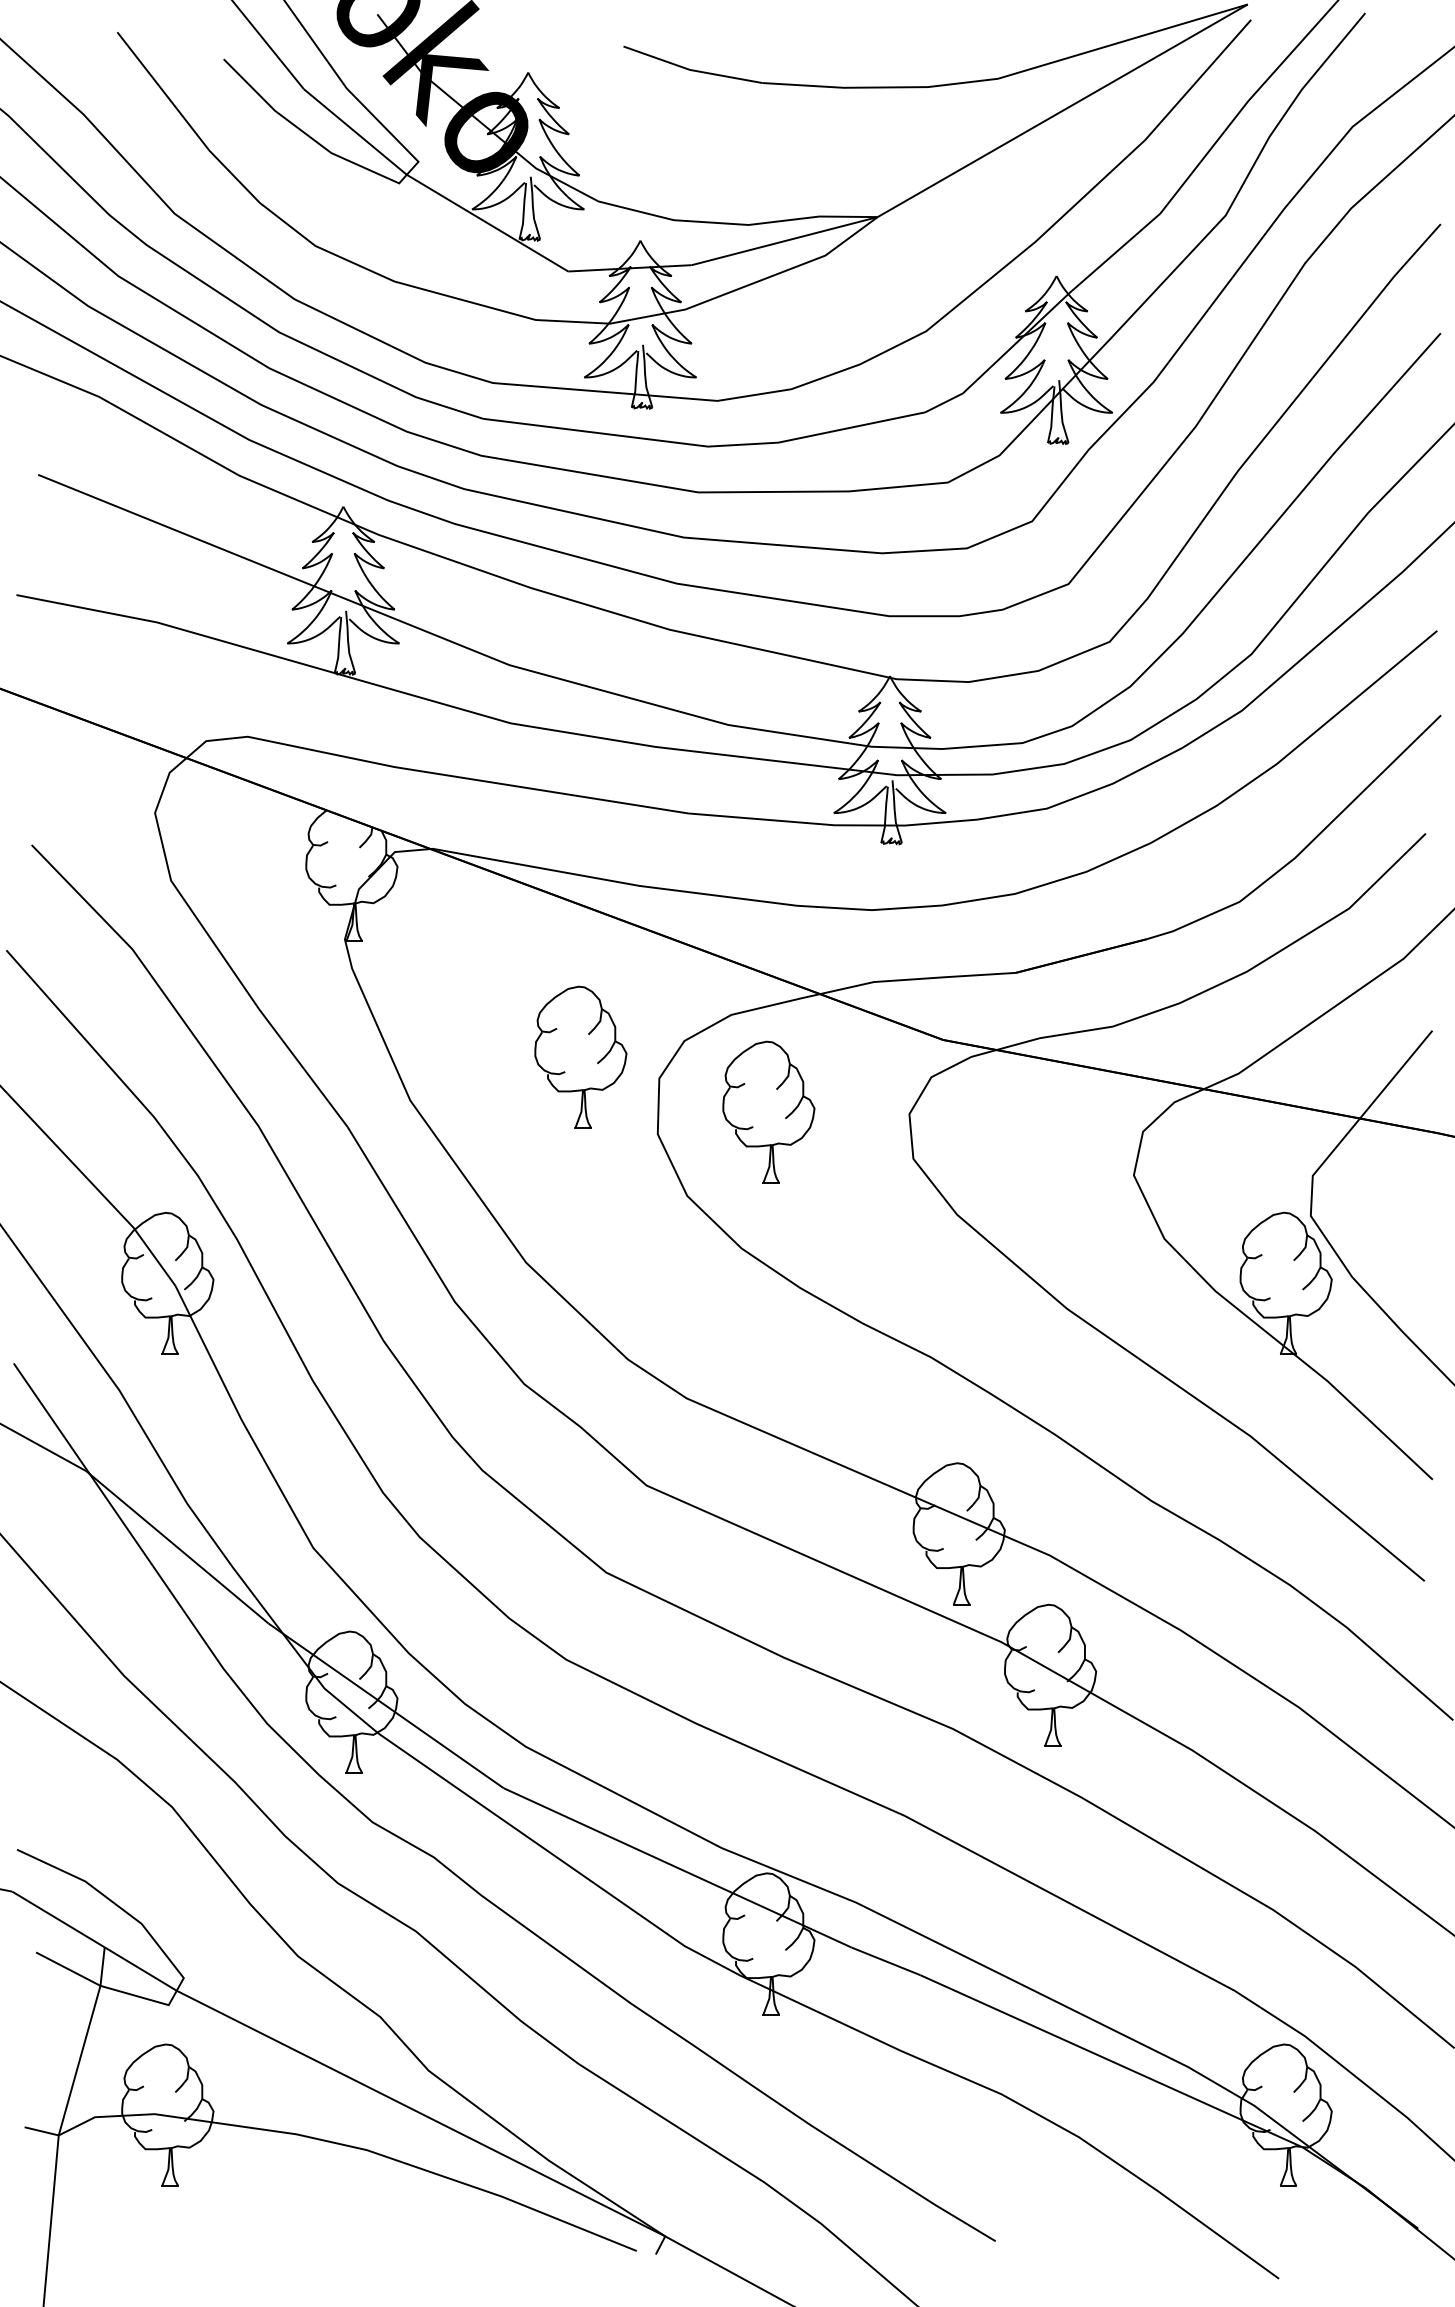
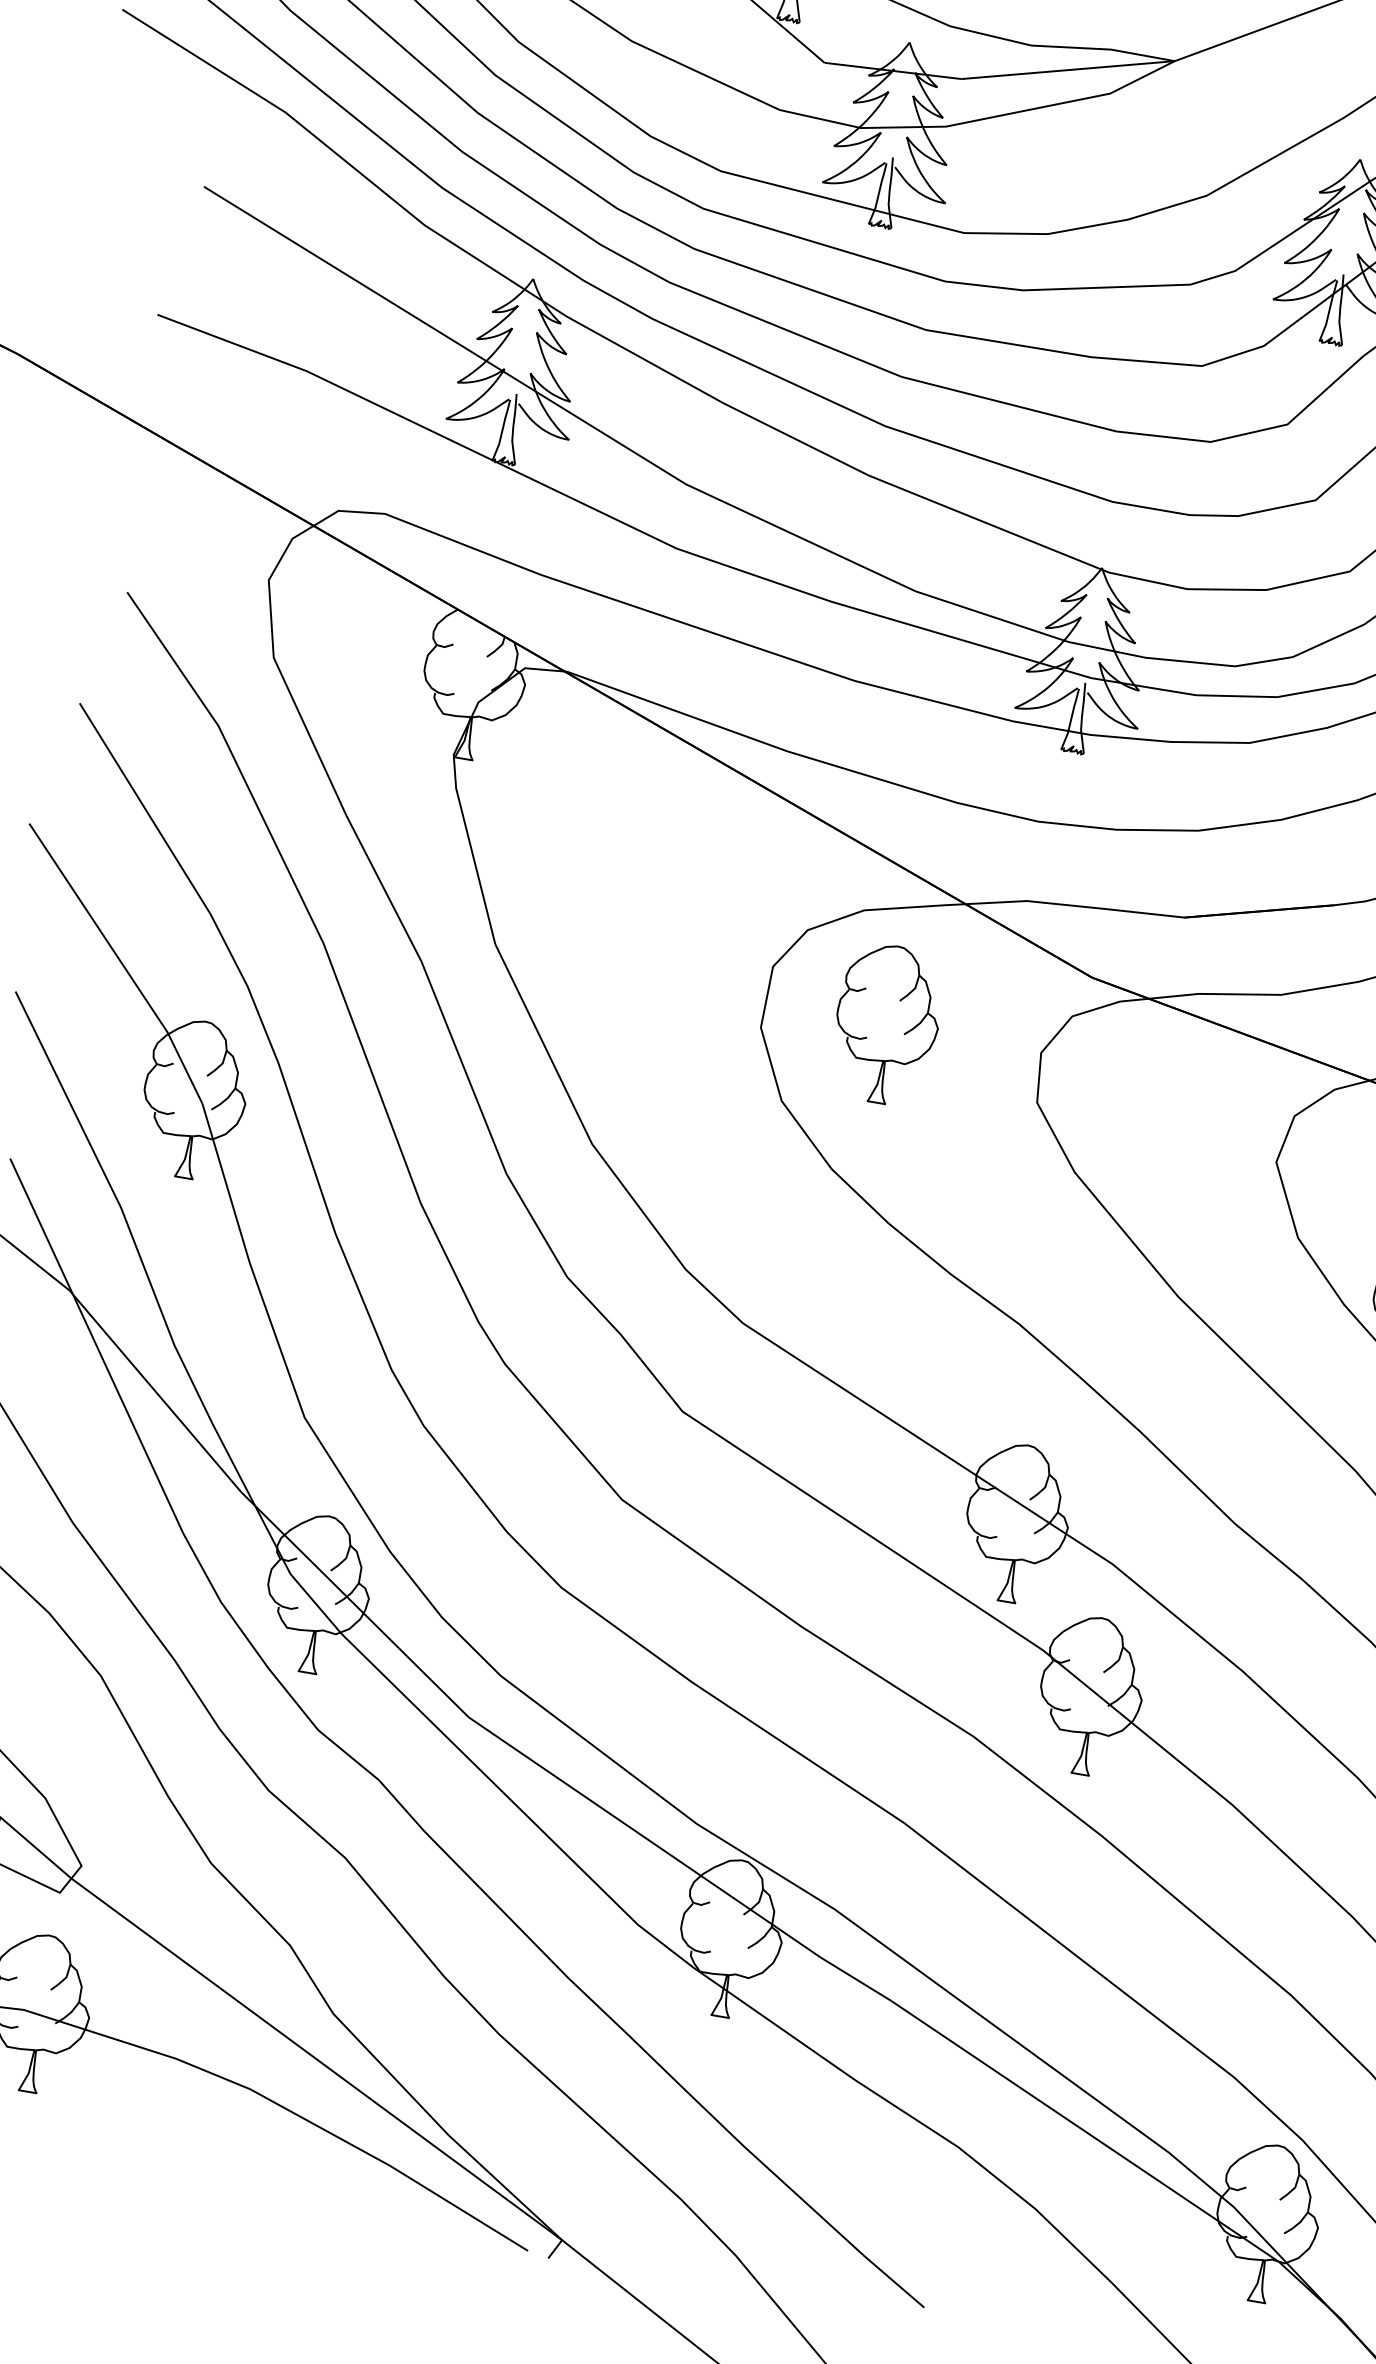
part: (580, 1056) -> (690, 927), removed

